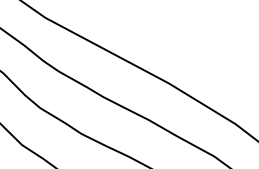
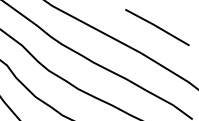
line: (192, 47) -> (157, 27), added

